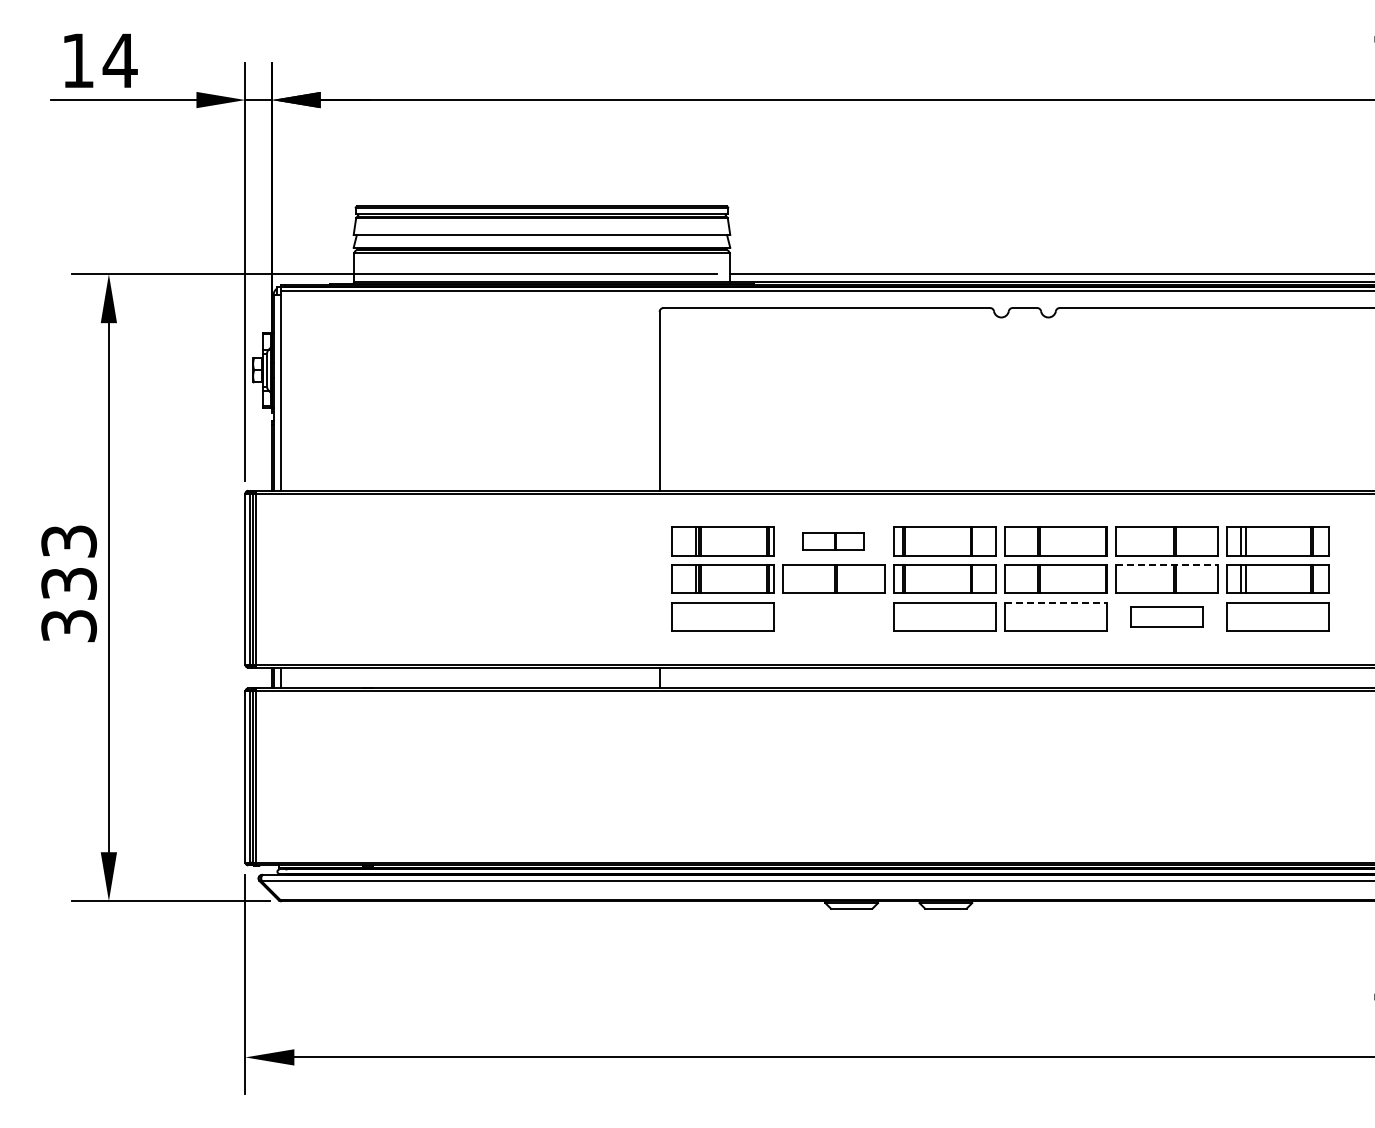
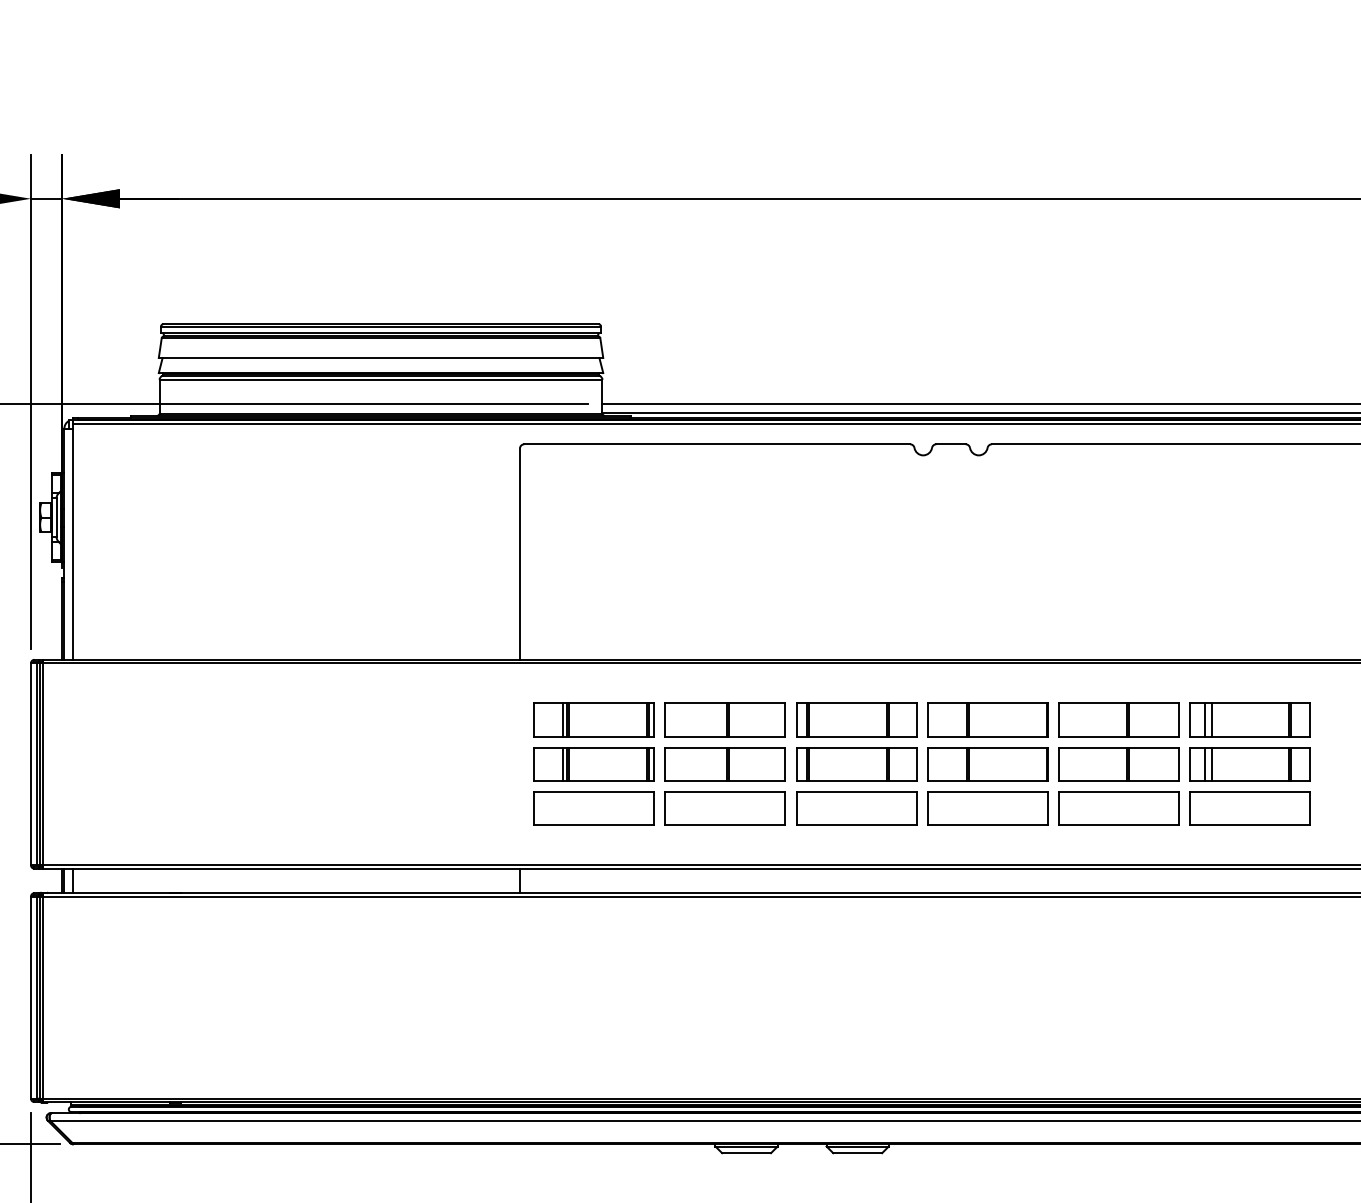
part: (833, 541) -> (725, 719), size x1.67
line: (1167, 565) -> (1119, 748), dashed -> solid
line: (1056, 602) -> (988, 791), dashed -> solid
part: (833, 616) -> (725, 808), added
part: (1166, 616) -> (1118, 808), size x1.43

